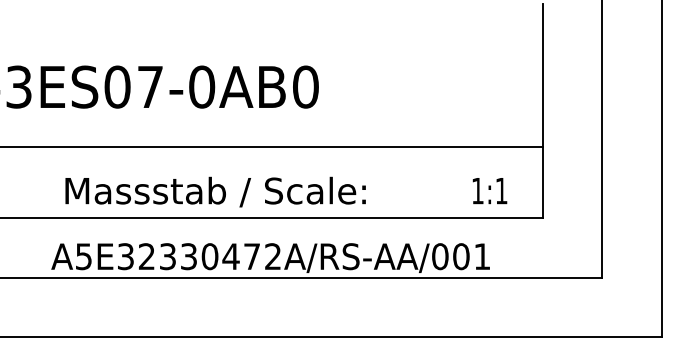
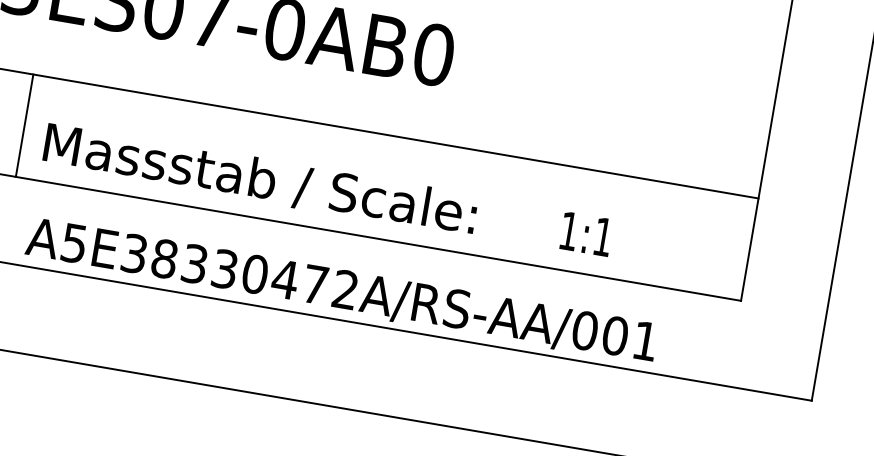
line: (36, 182) -> (24, 125), added
text: (215, 191) -> (260, 179), moved
text: (489, 191) -> (585, 234), moved
text: (146, 256) -> (164, 258), A5E32330472A/RS-AA/001 -> A5E38330472A/RS-AA/001

